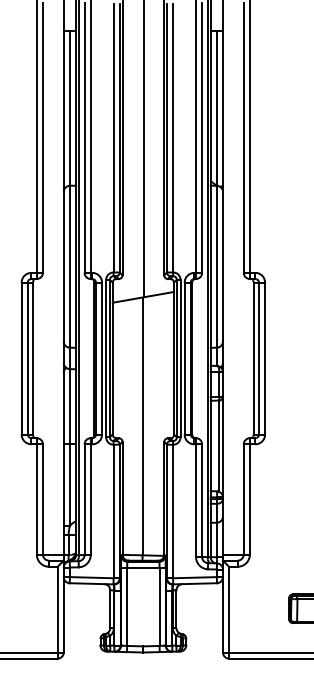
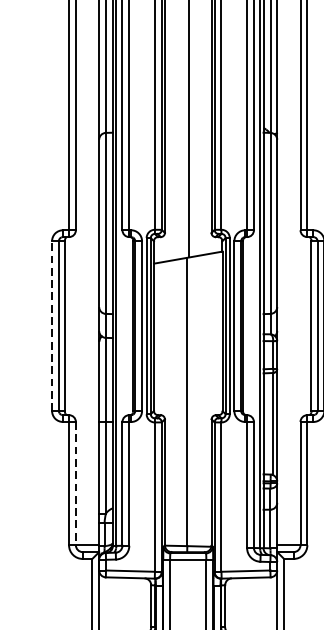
line: (21, 358) -> (51, 326), solid -> dashed
line: (42, 499) -> (75, 483), solid -> dashed

